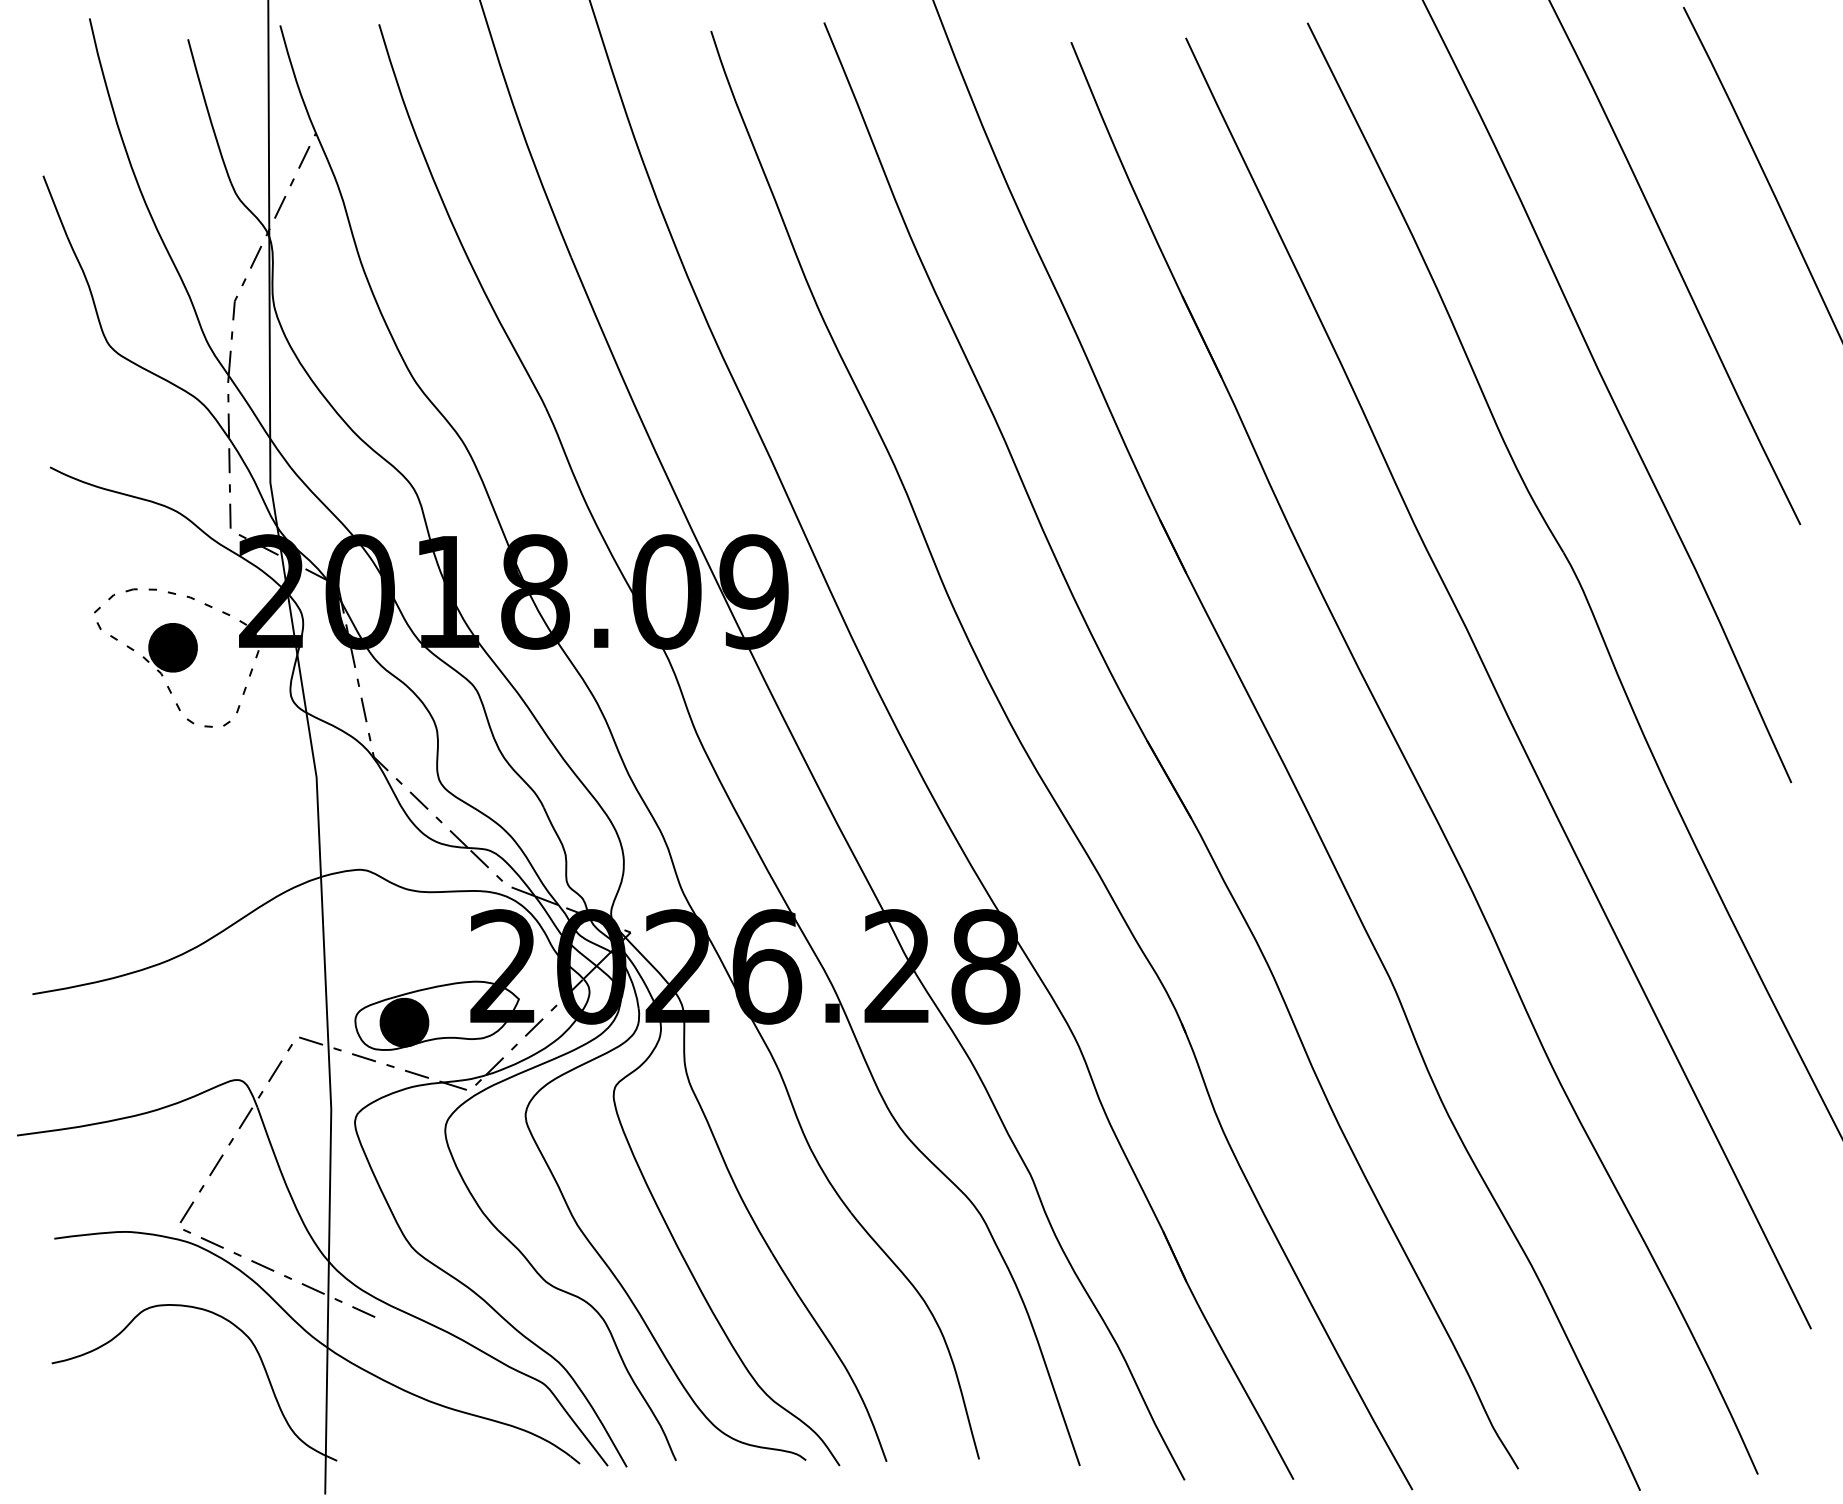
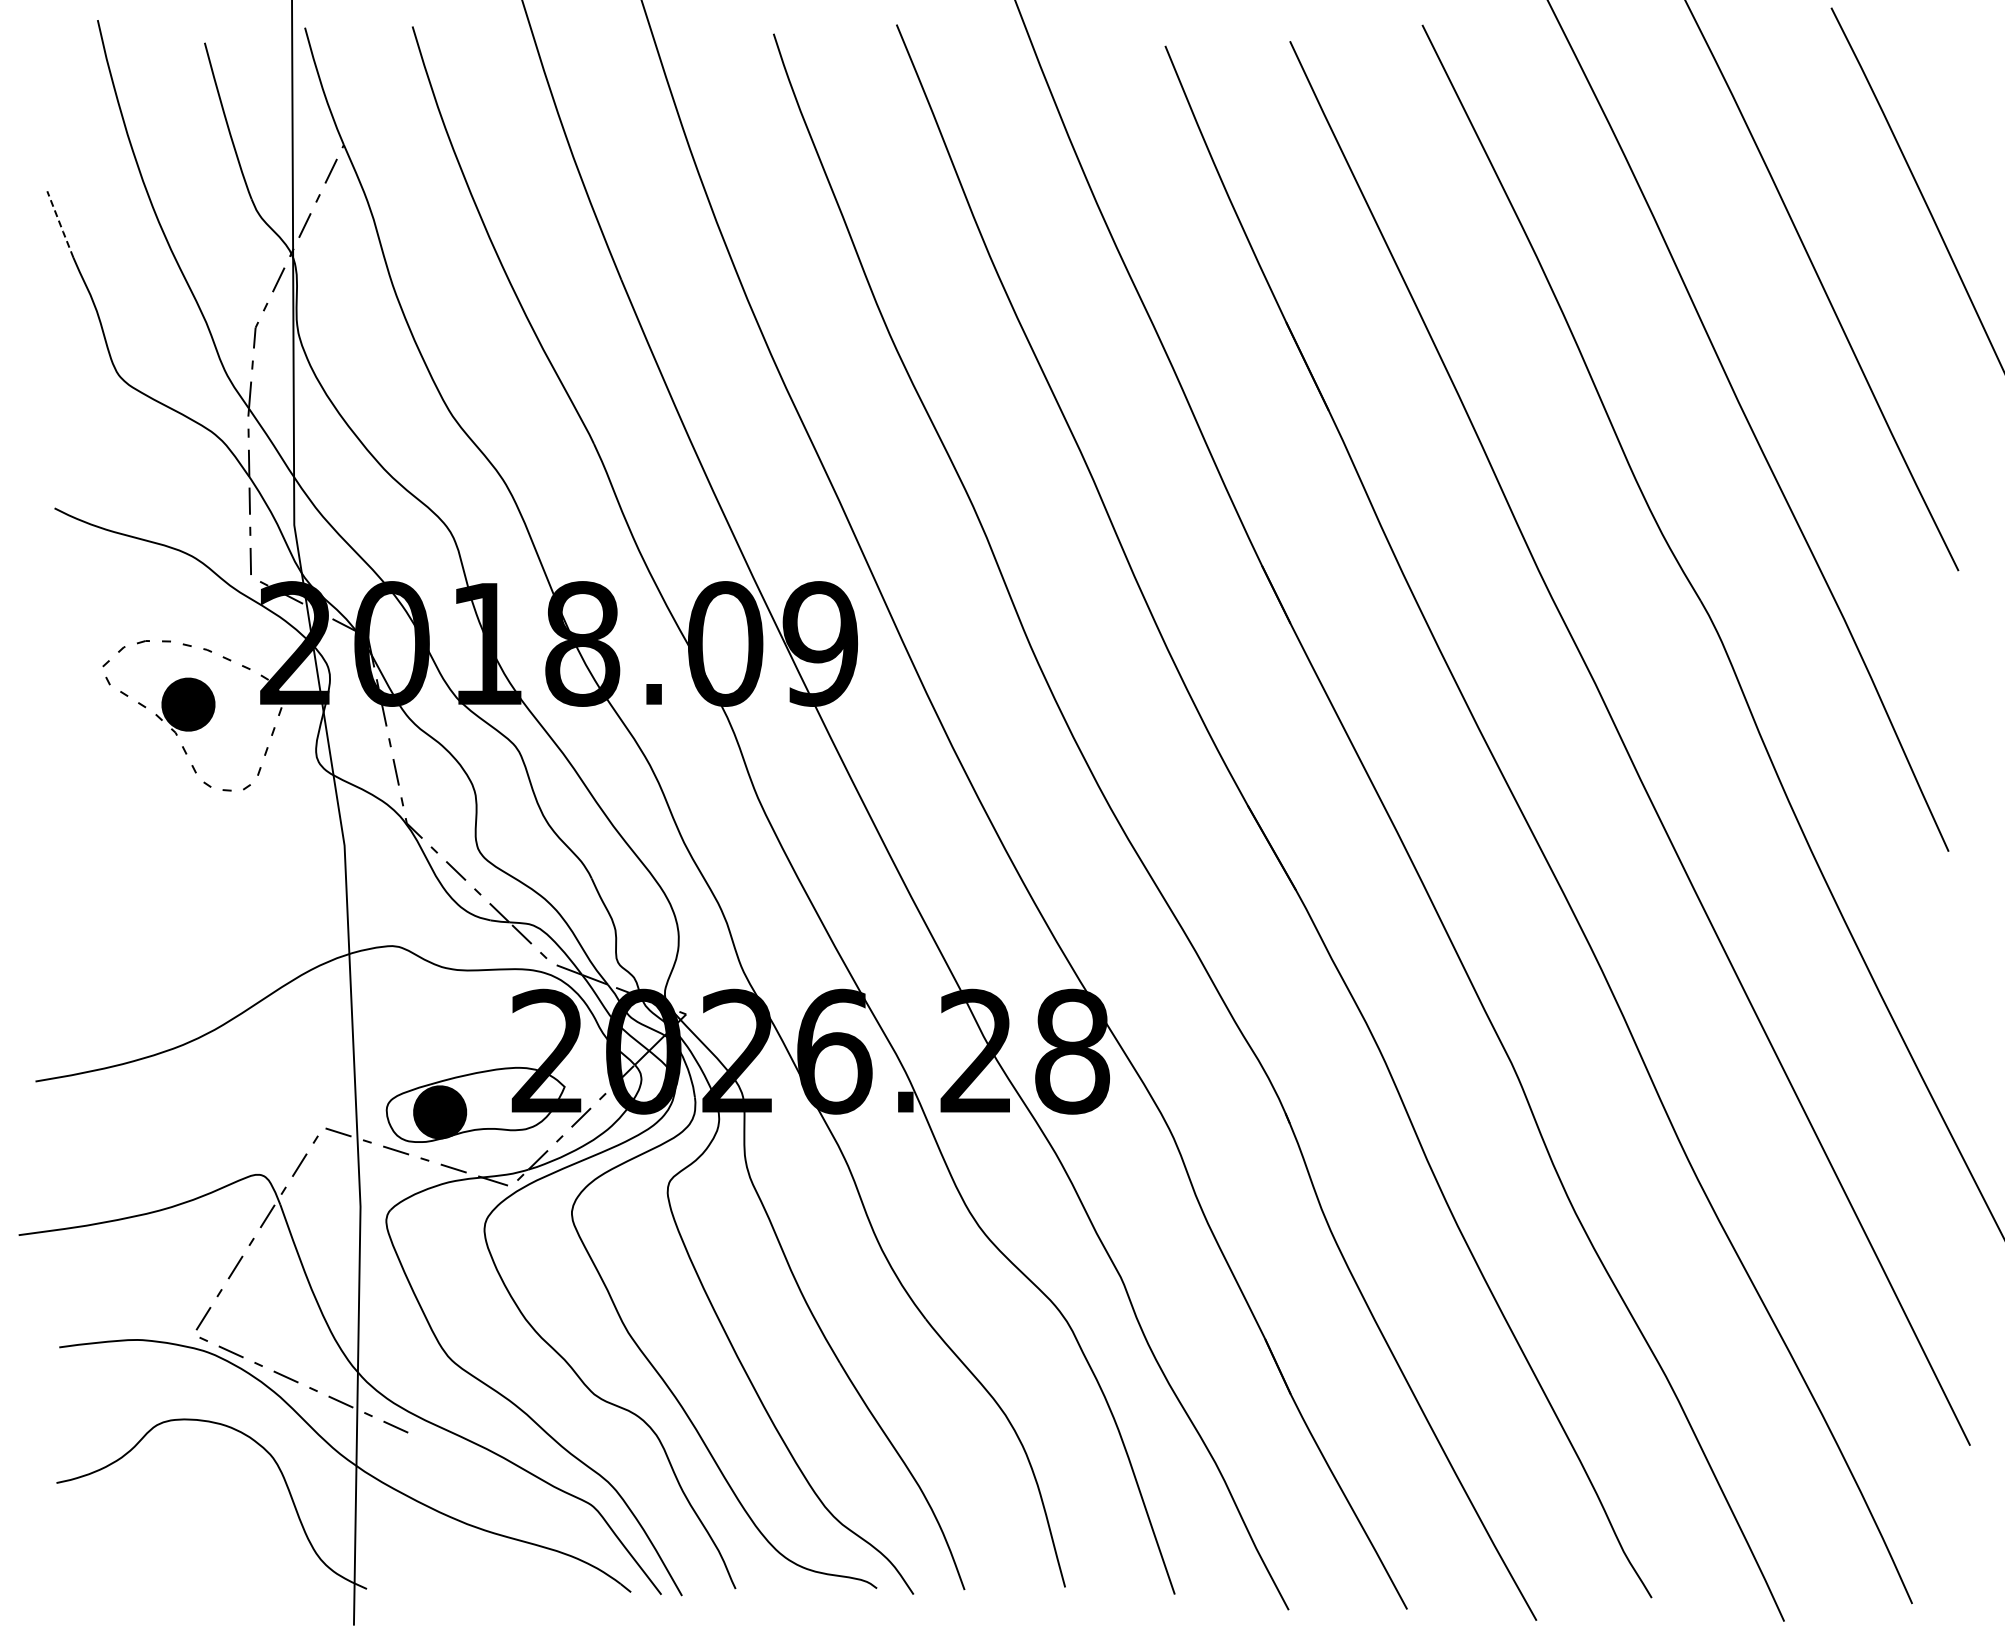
line: (55, 207) -> (60, 225), solid -> dashed

